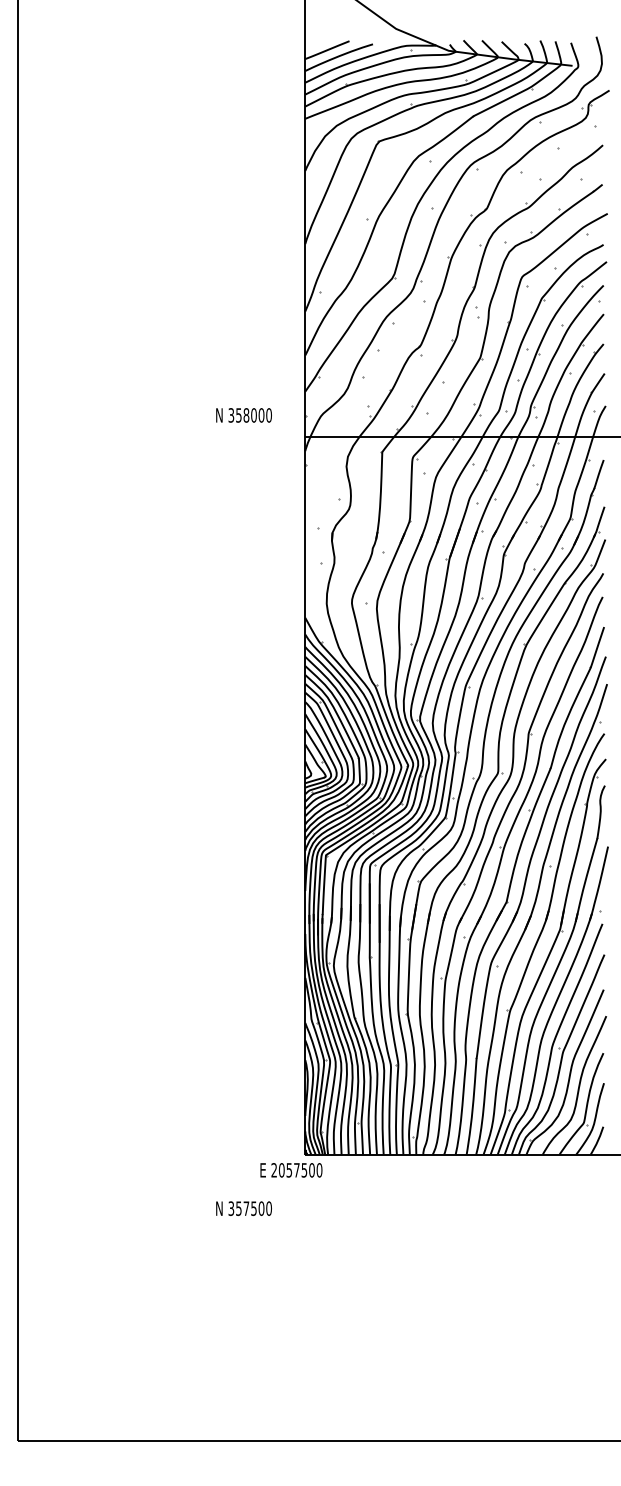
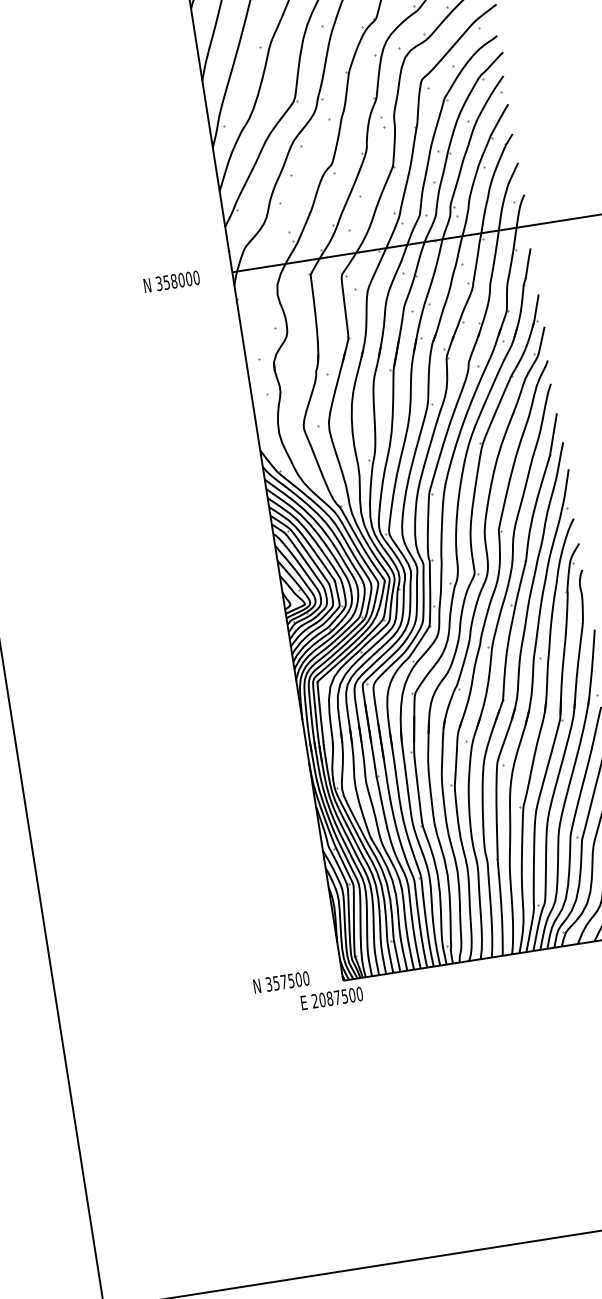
text: (243, 415) -> (171, 281), moved
text: (289, 1170) -> (330, 998), 2057500 -> 2087500
text: (243, 1208) -> (280, 982), moved

